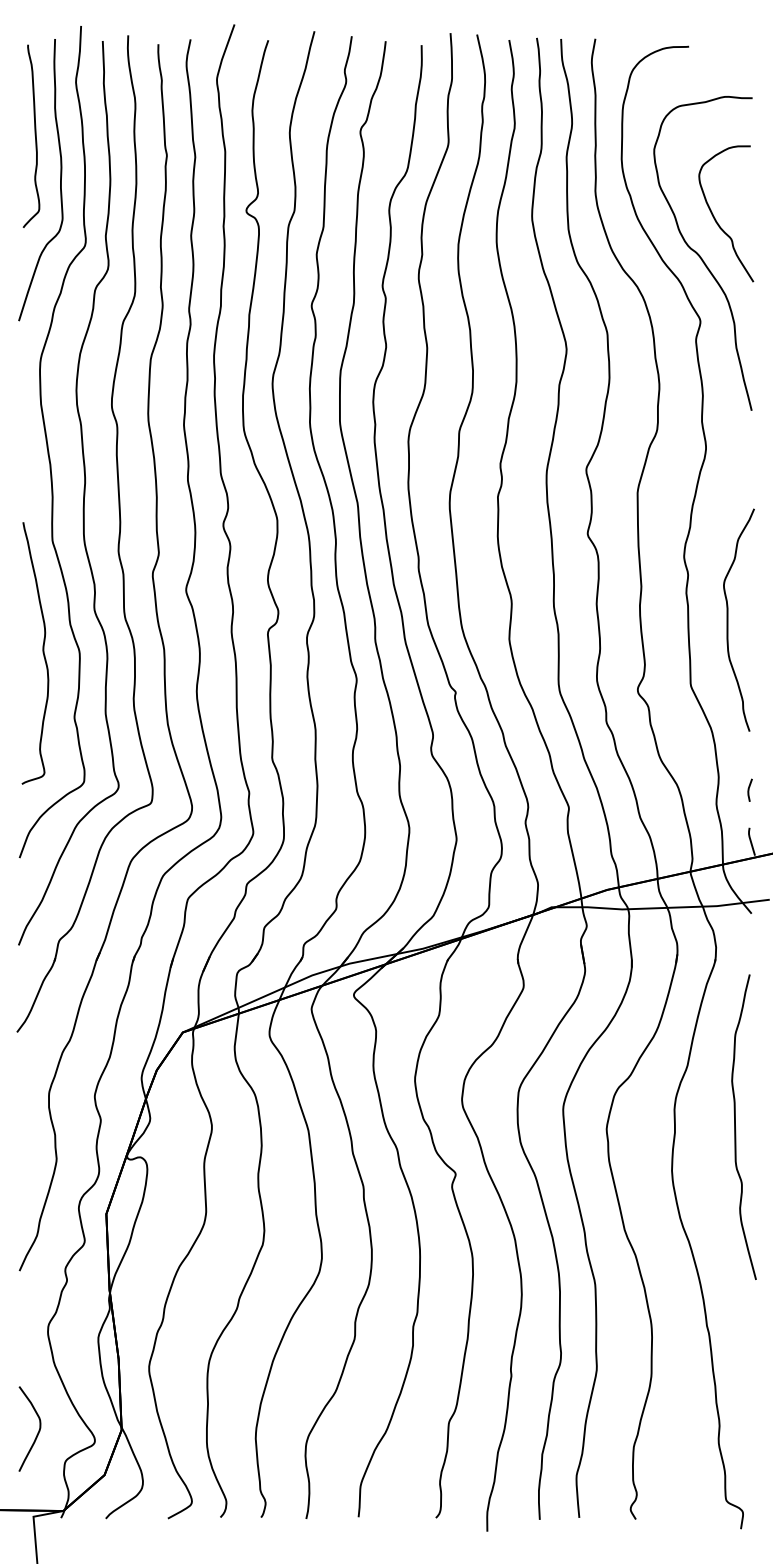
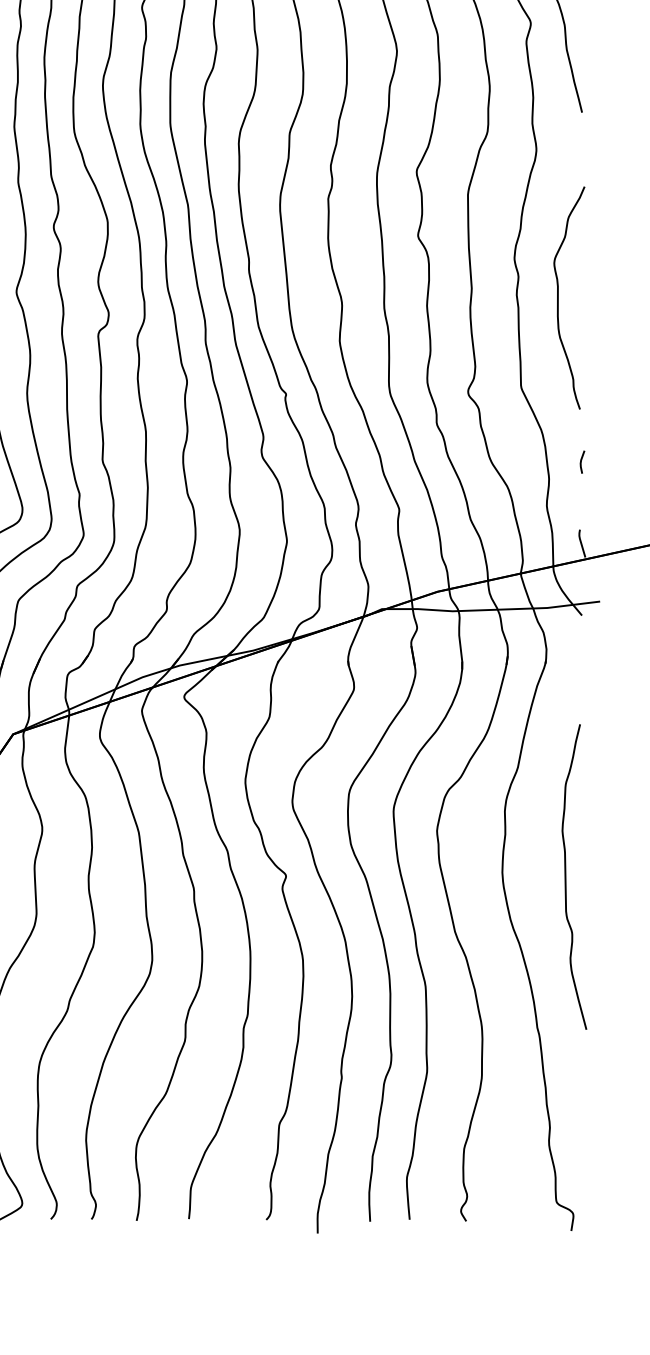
curve: (728, 619) -> (558, 297), moved
line: (749, 789) -> (581, 461), moved
curve: (735, 1126) -> (565, 876), moved

